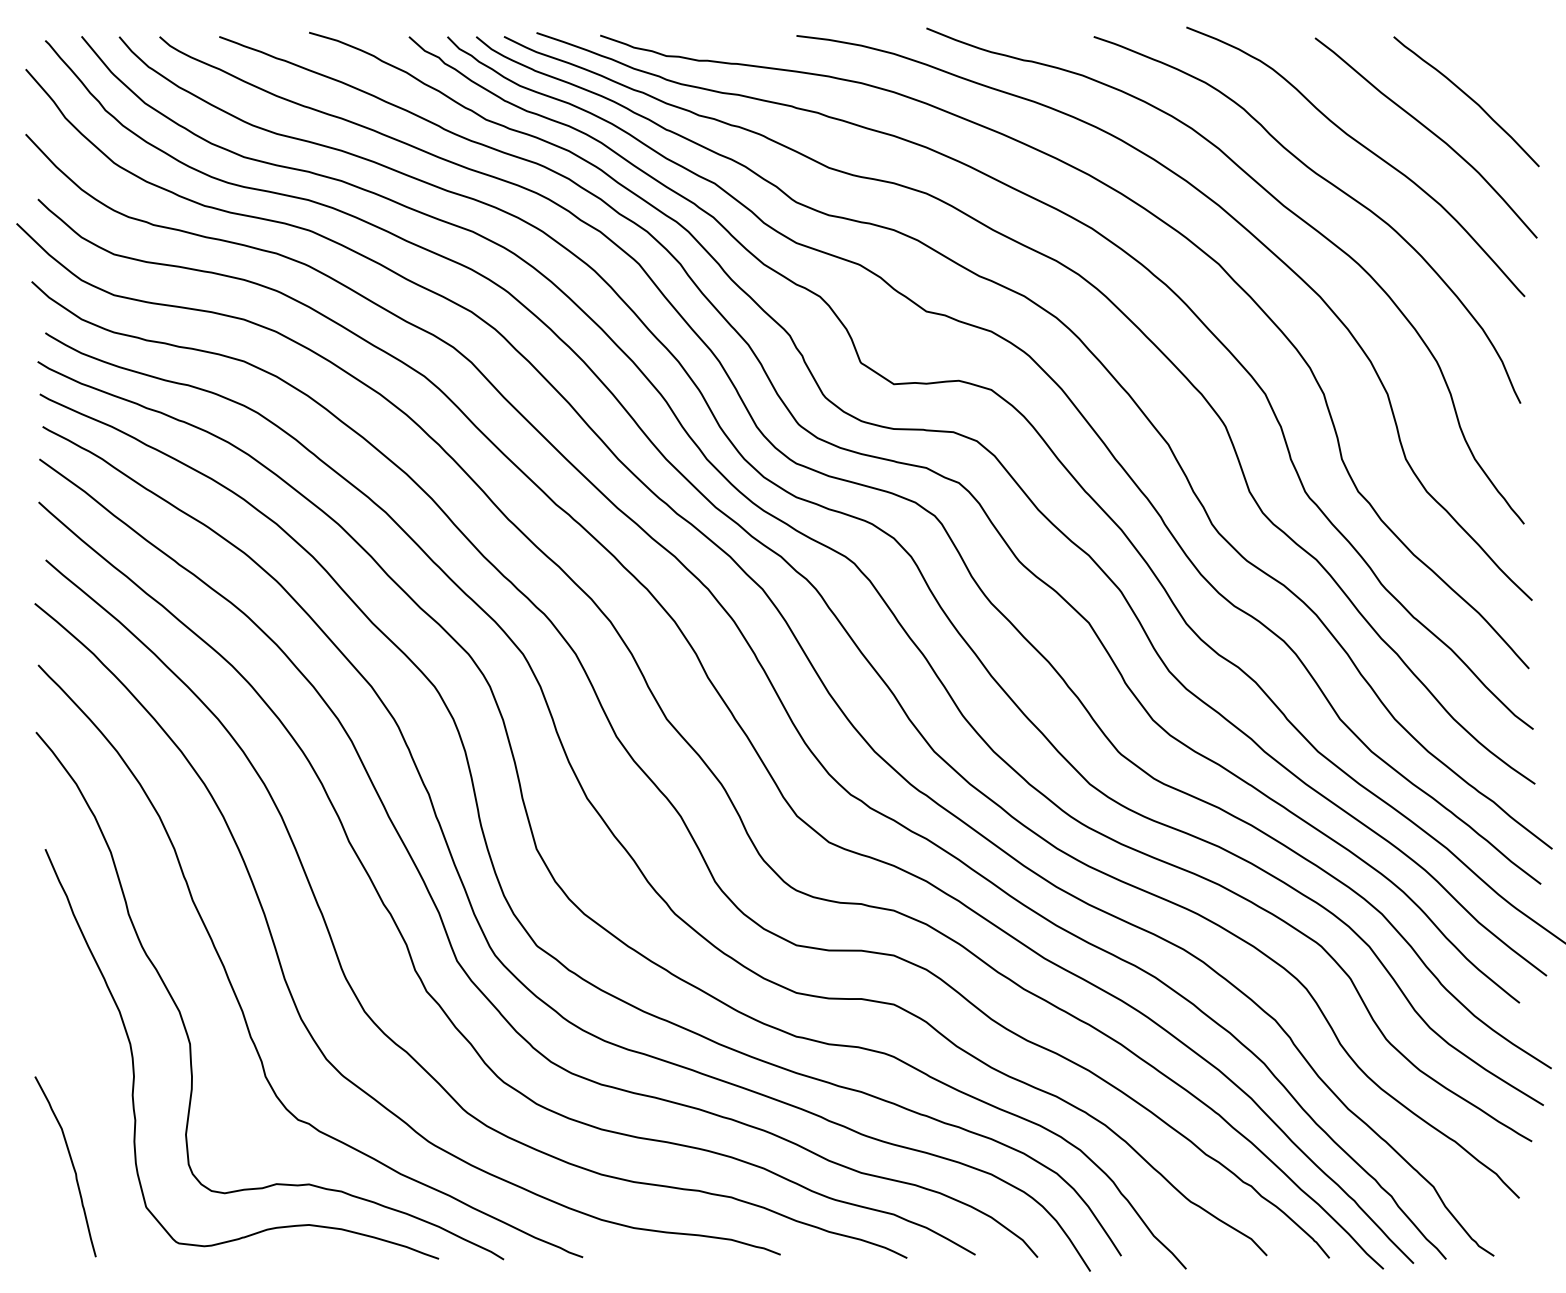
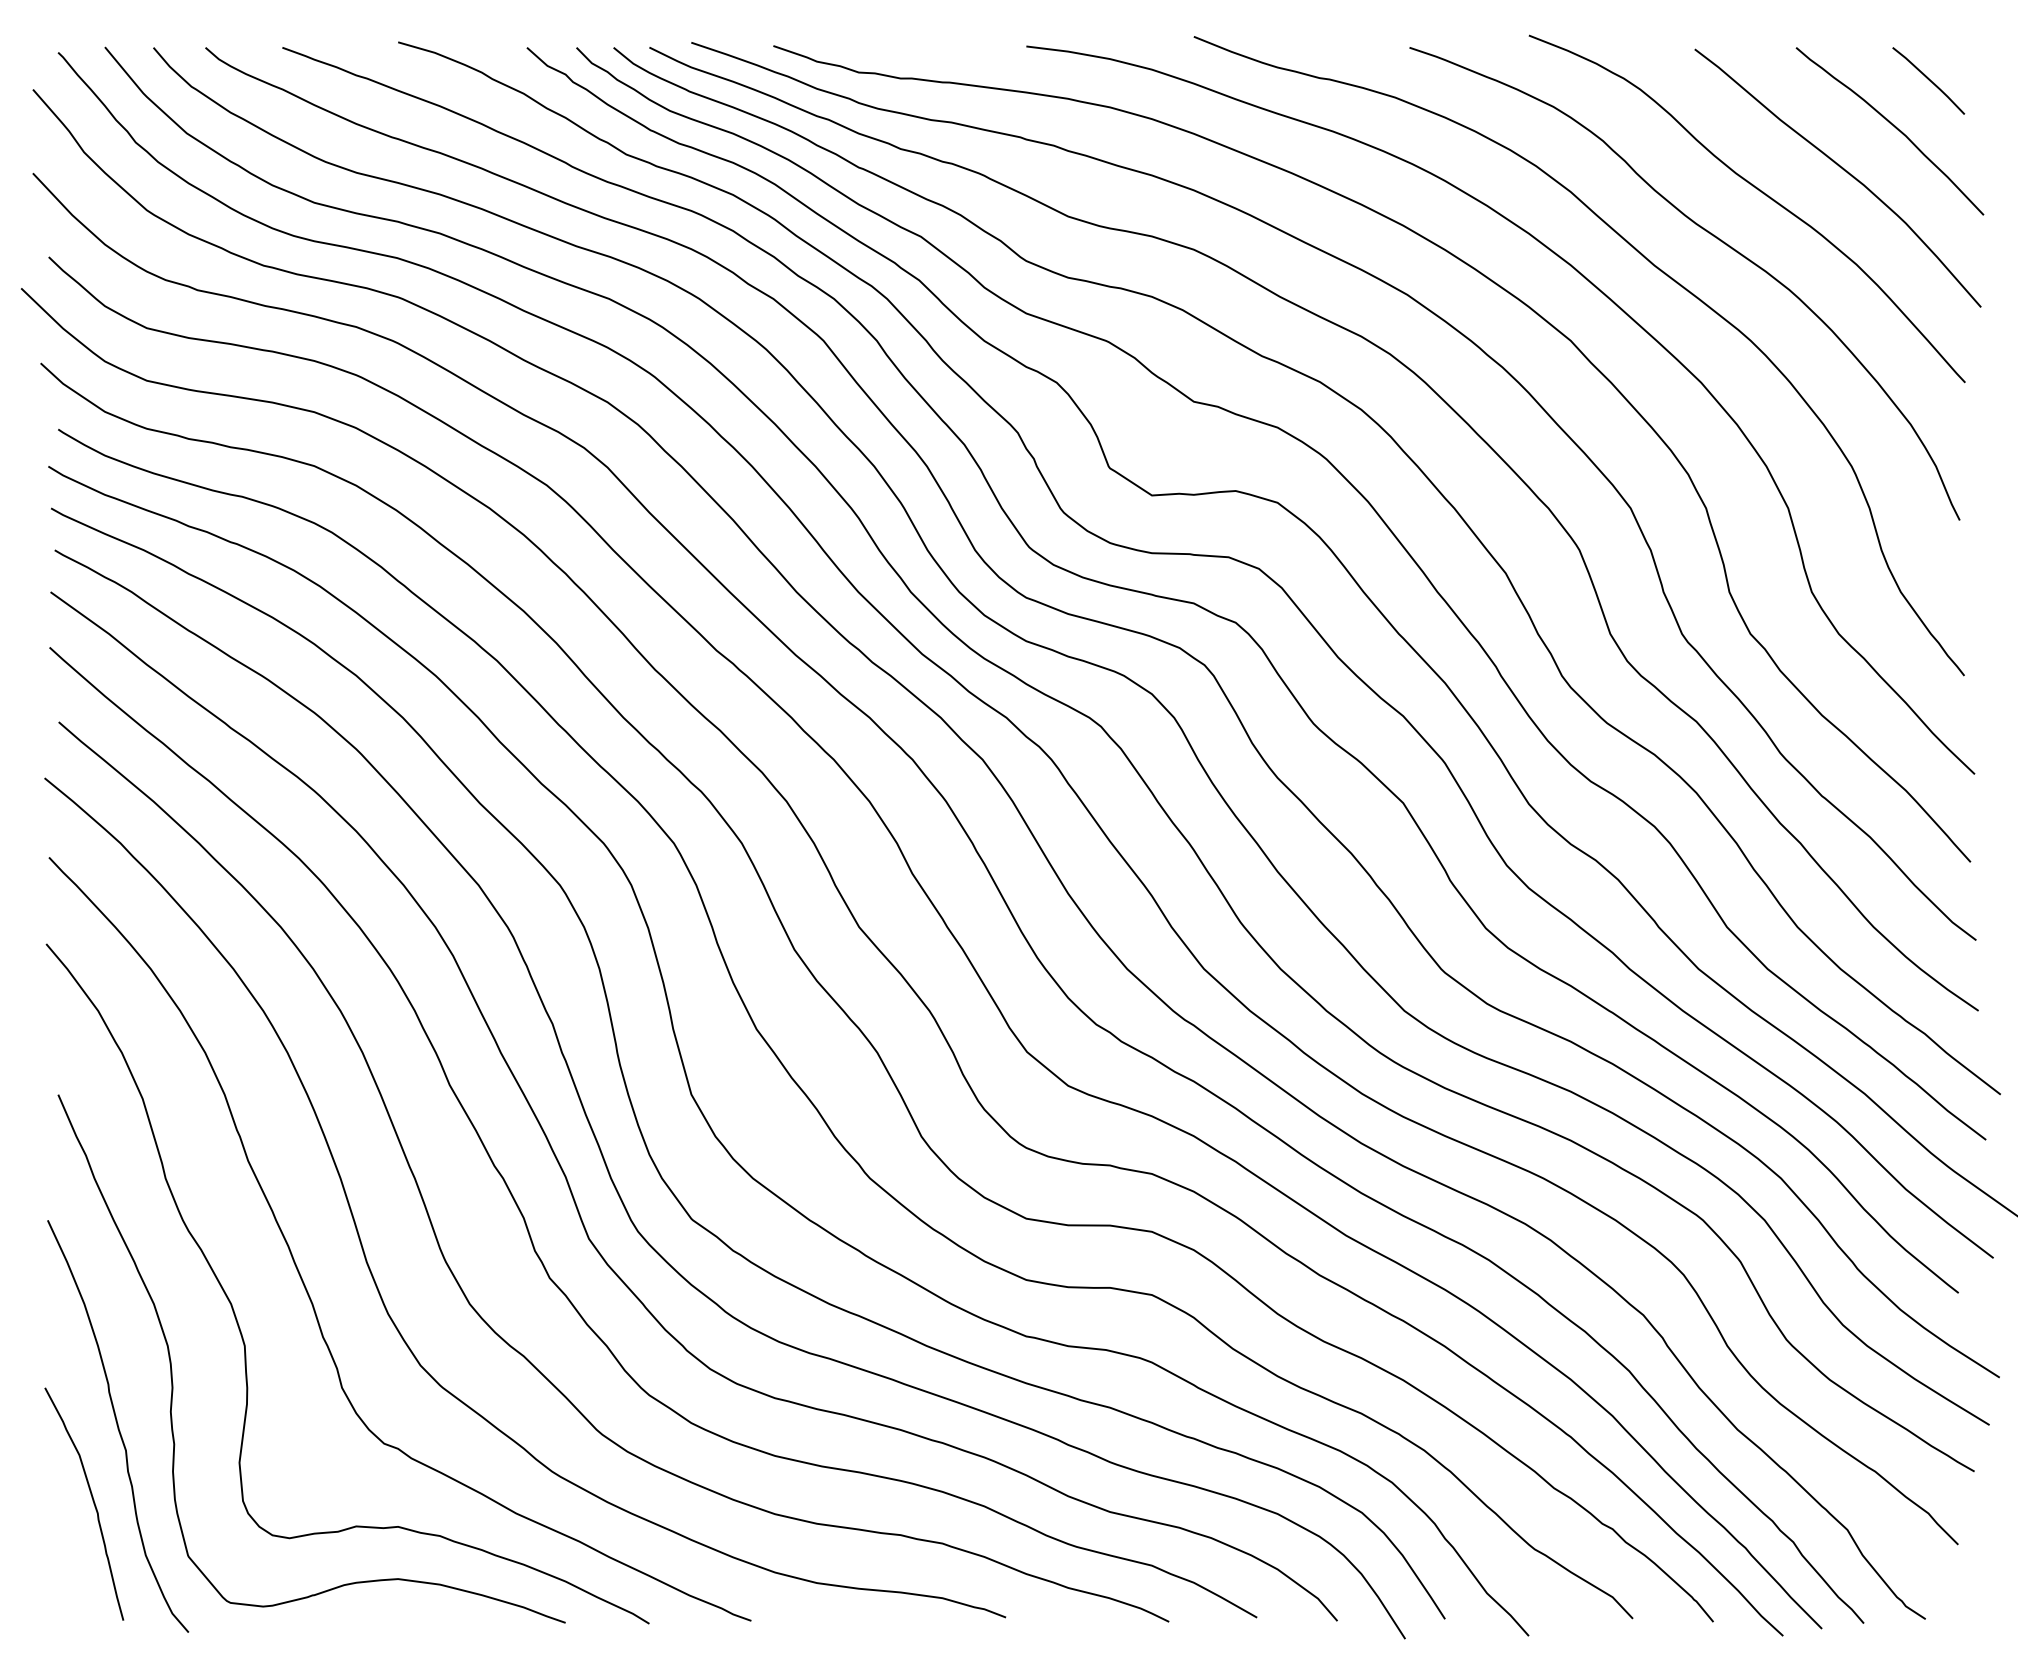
line: (1496, 62) -> (1928, 80), added
curve: (91, 1106) -> (117, 1426), added

